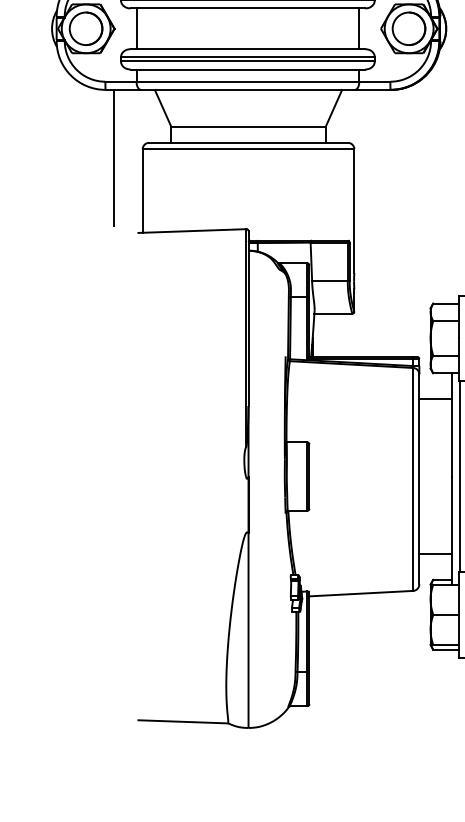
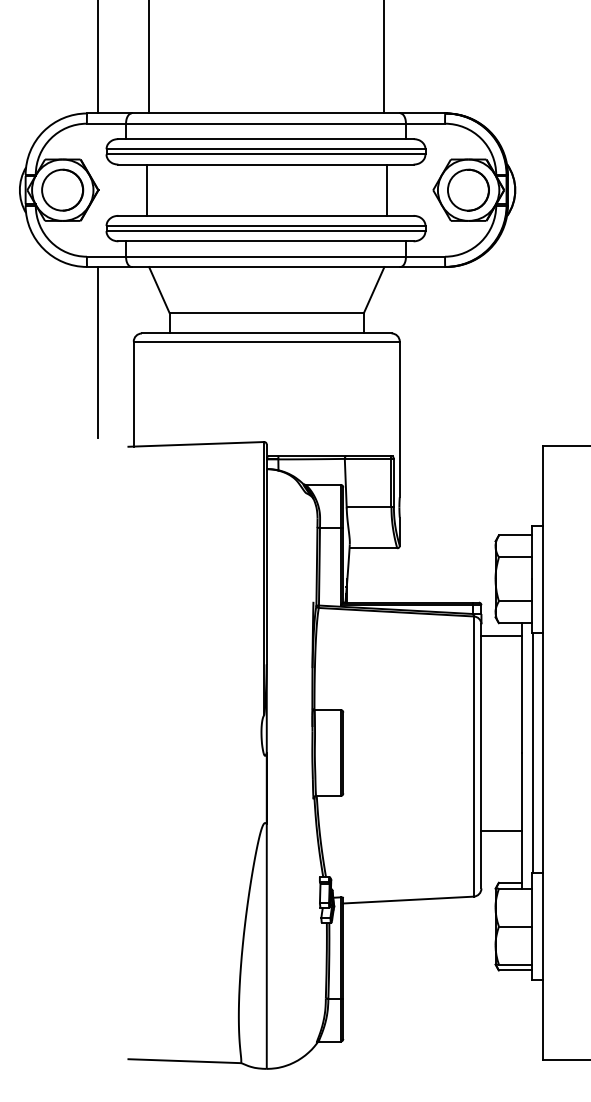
line: (136, 28) -> (147, 189), moved
line: (358, 28) -> (386, 189), moved
line: (435, 399) -> (501, 635), moved
line: (435, 554) -> (501, 831), moved

